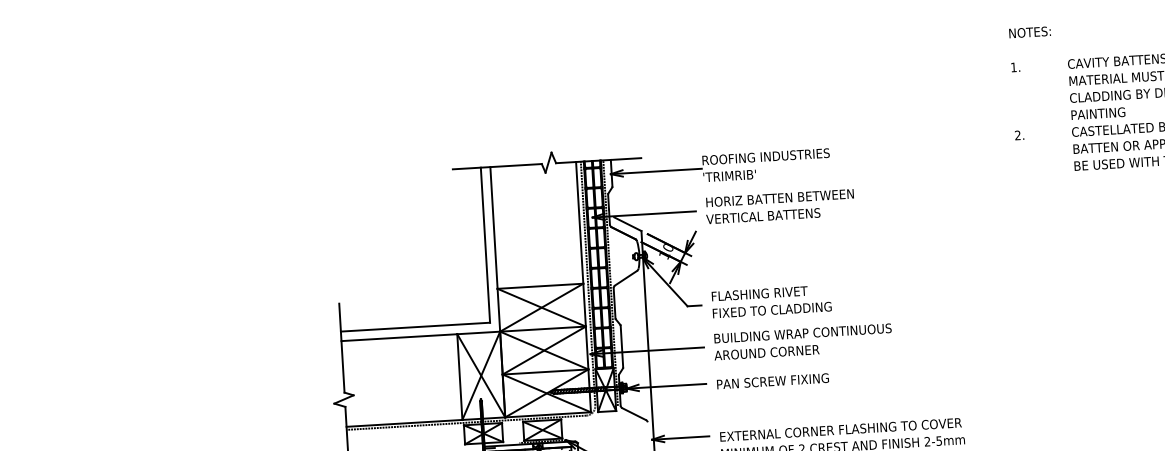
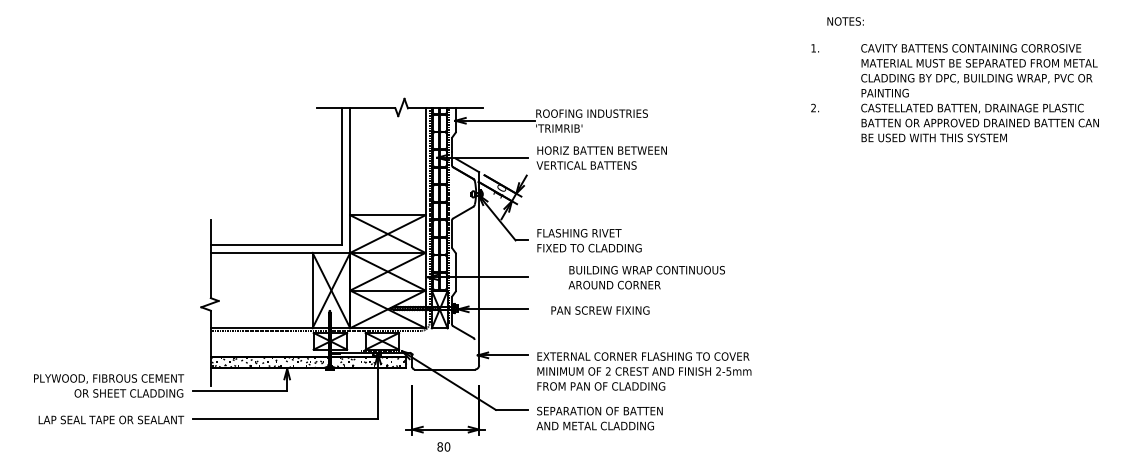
text: (1029, 32) -> (845, 21), moved
text: (802, 341) -> (646, 277), moved
text: (773, 381) -> (600, 310), moved

